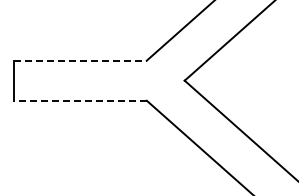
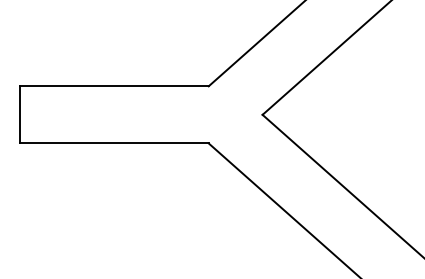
line: (80, 60) -> (114, 86), dashed -> solid
line: (79, 100) -> (112, 143), dashed -> solid

